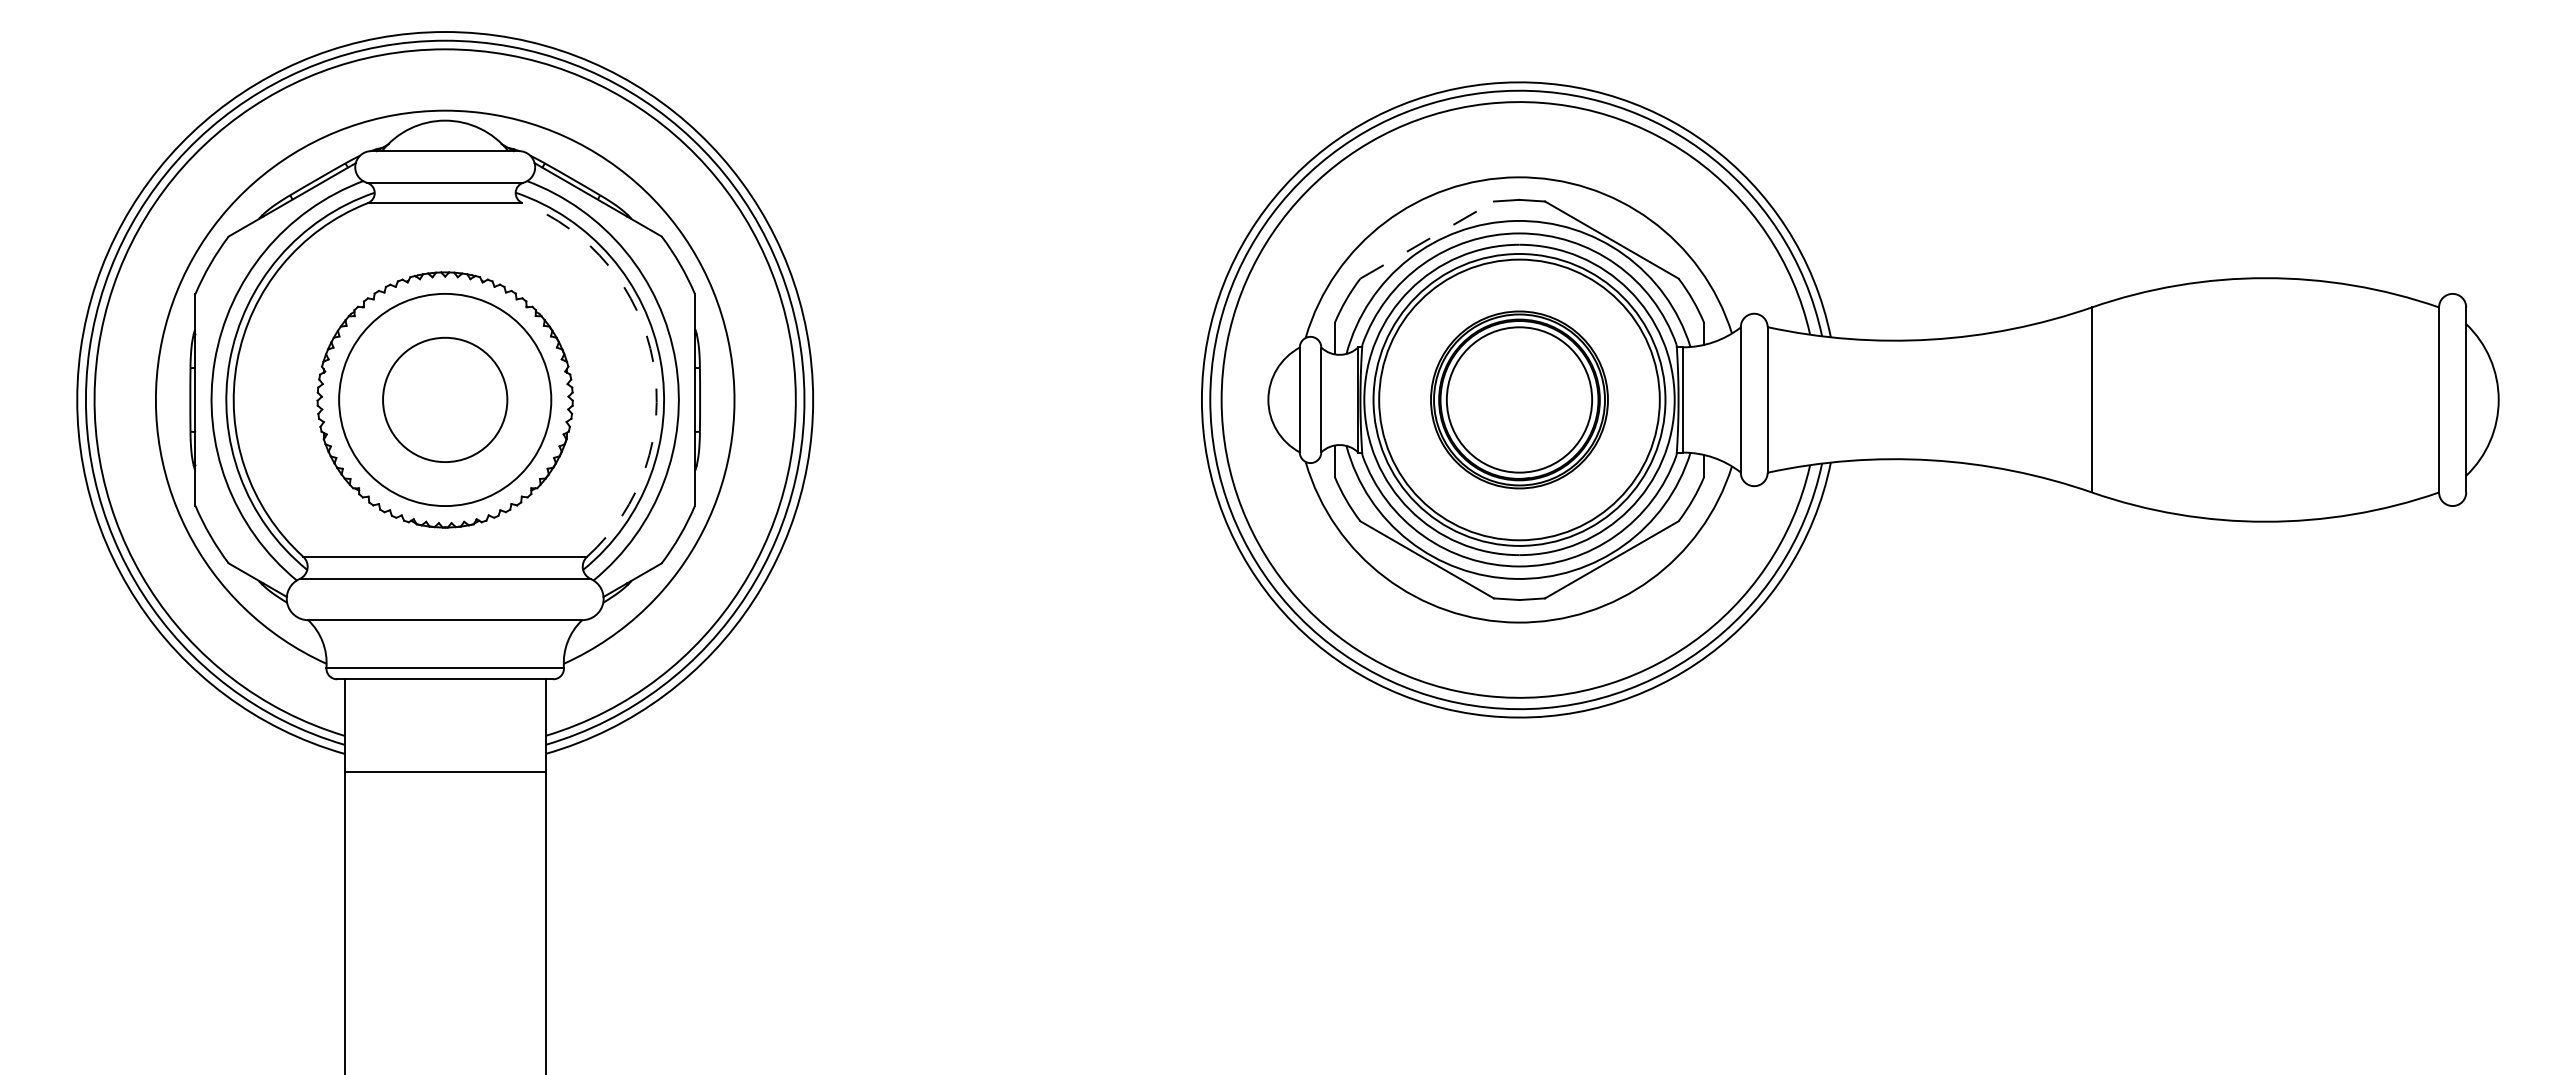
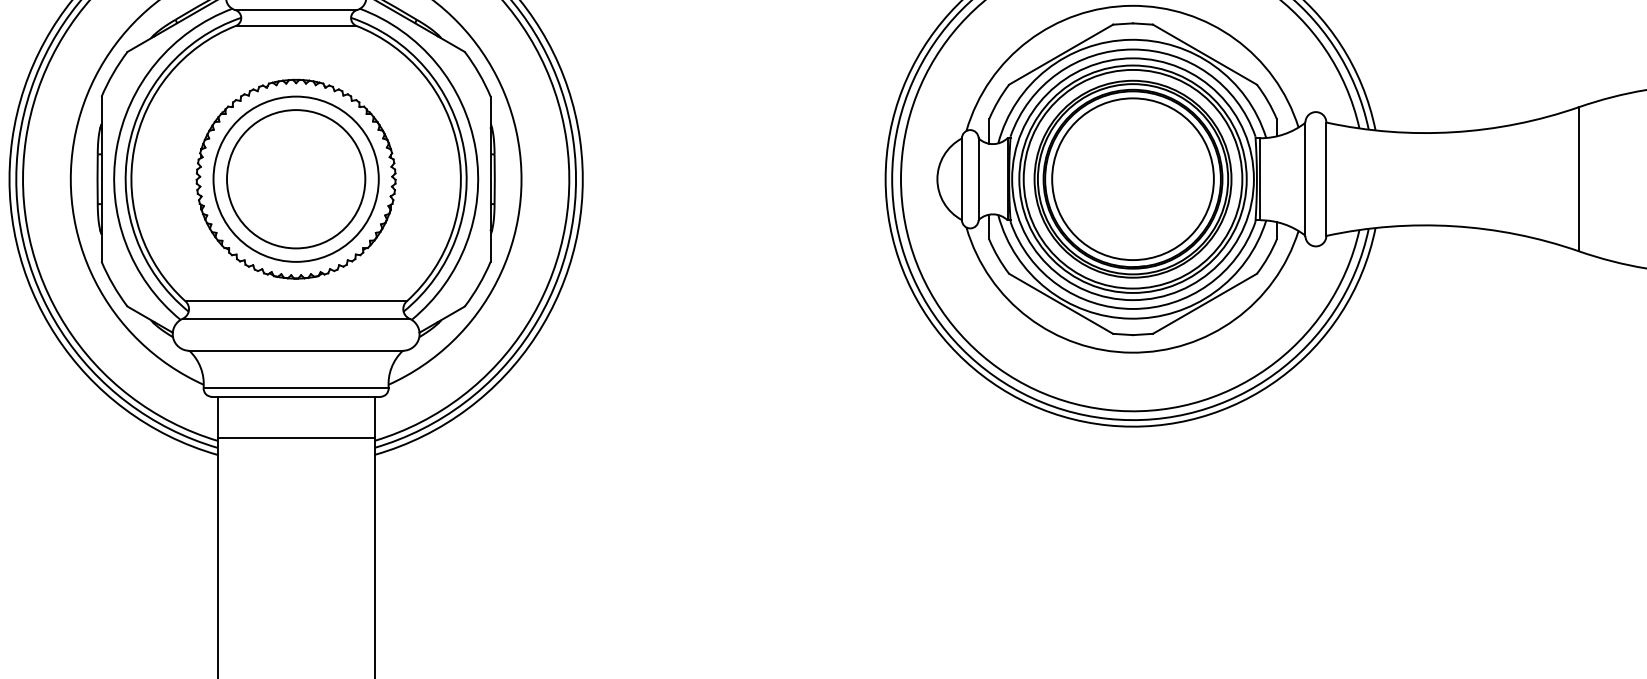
line: (1427, 239) -> (1061, 54), dashed -> solid
arc: (653, 361) -> (458, 149), dashed -> solid
circle: (445, 399) -> (296, 178), size x1.43
part: (1519, 399) -> (1133, 178), size x1.43
line: (444, 772) -> (295, 438), moved

